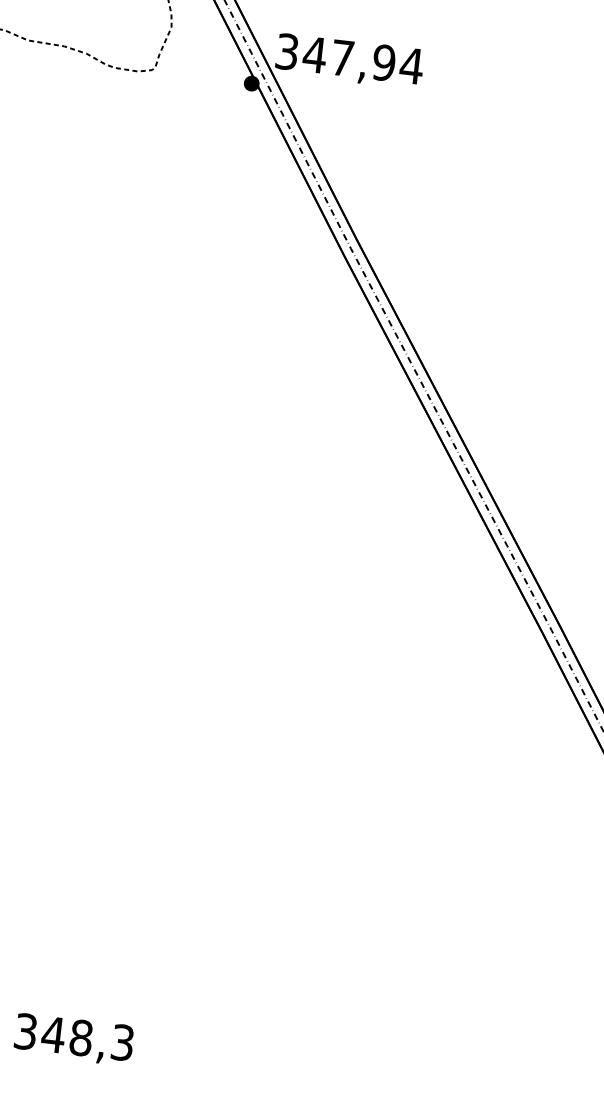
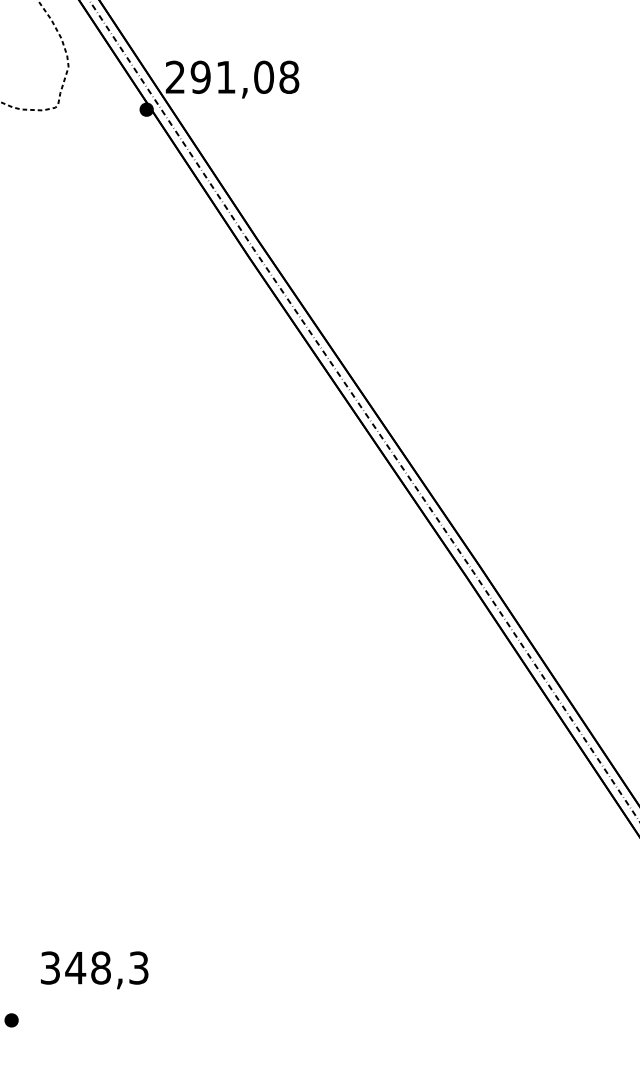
text: (349, 58) -> (232, 76), 347,94 -> 291,08
text: (73, 1039) -> (94, 970), moved

